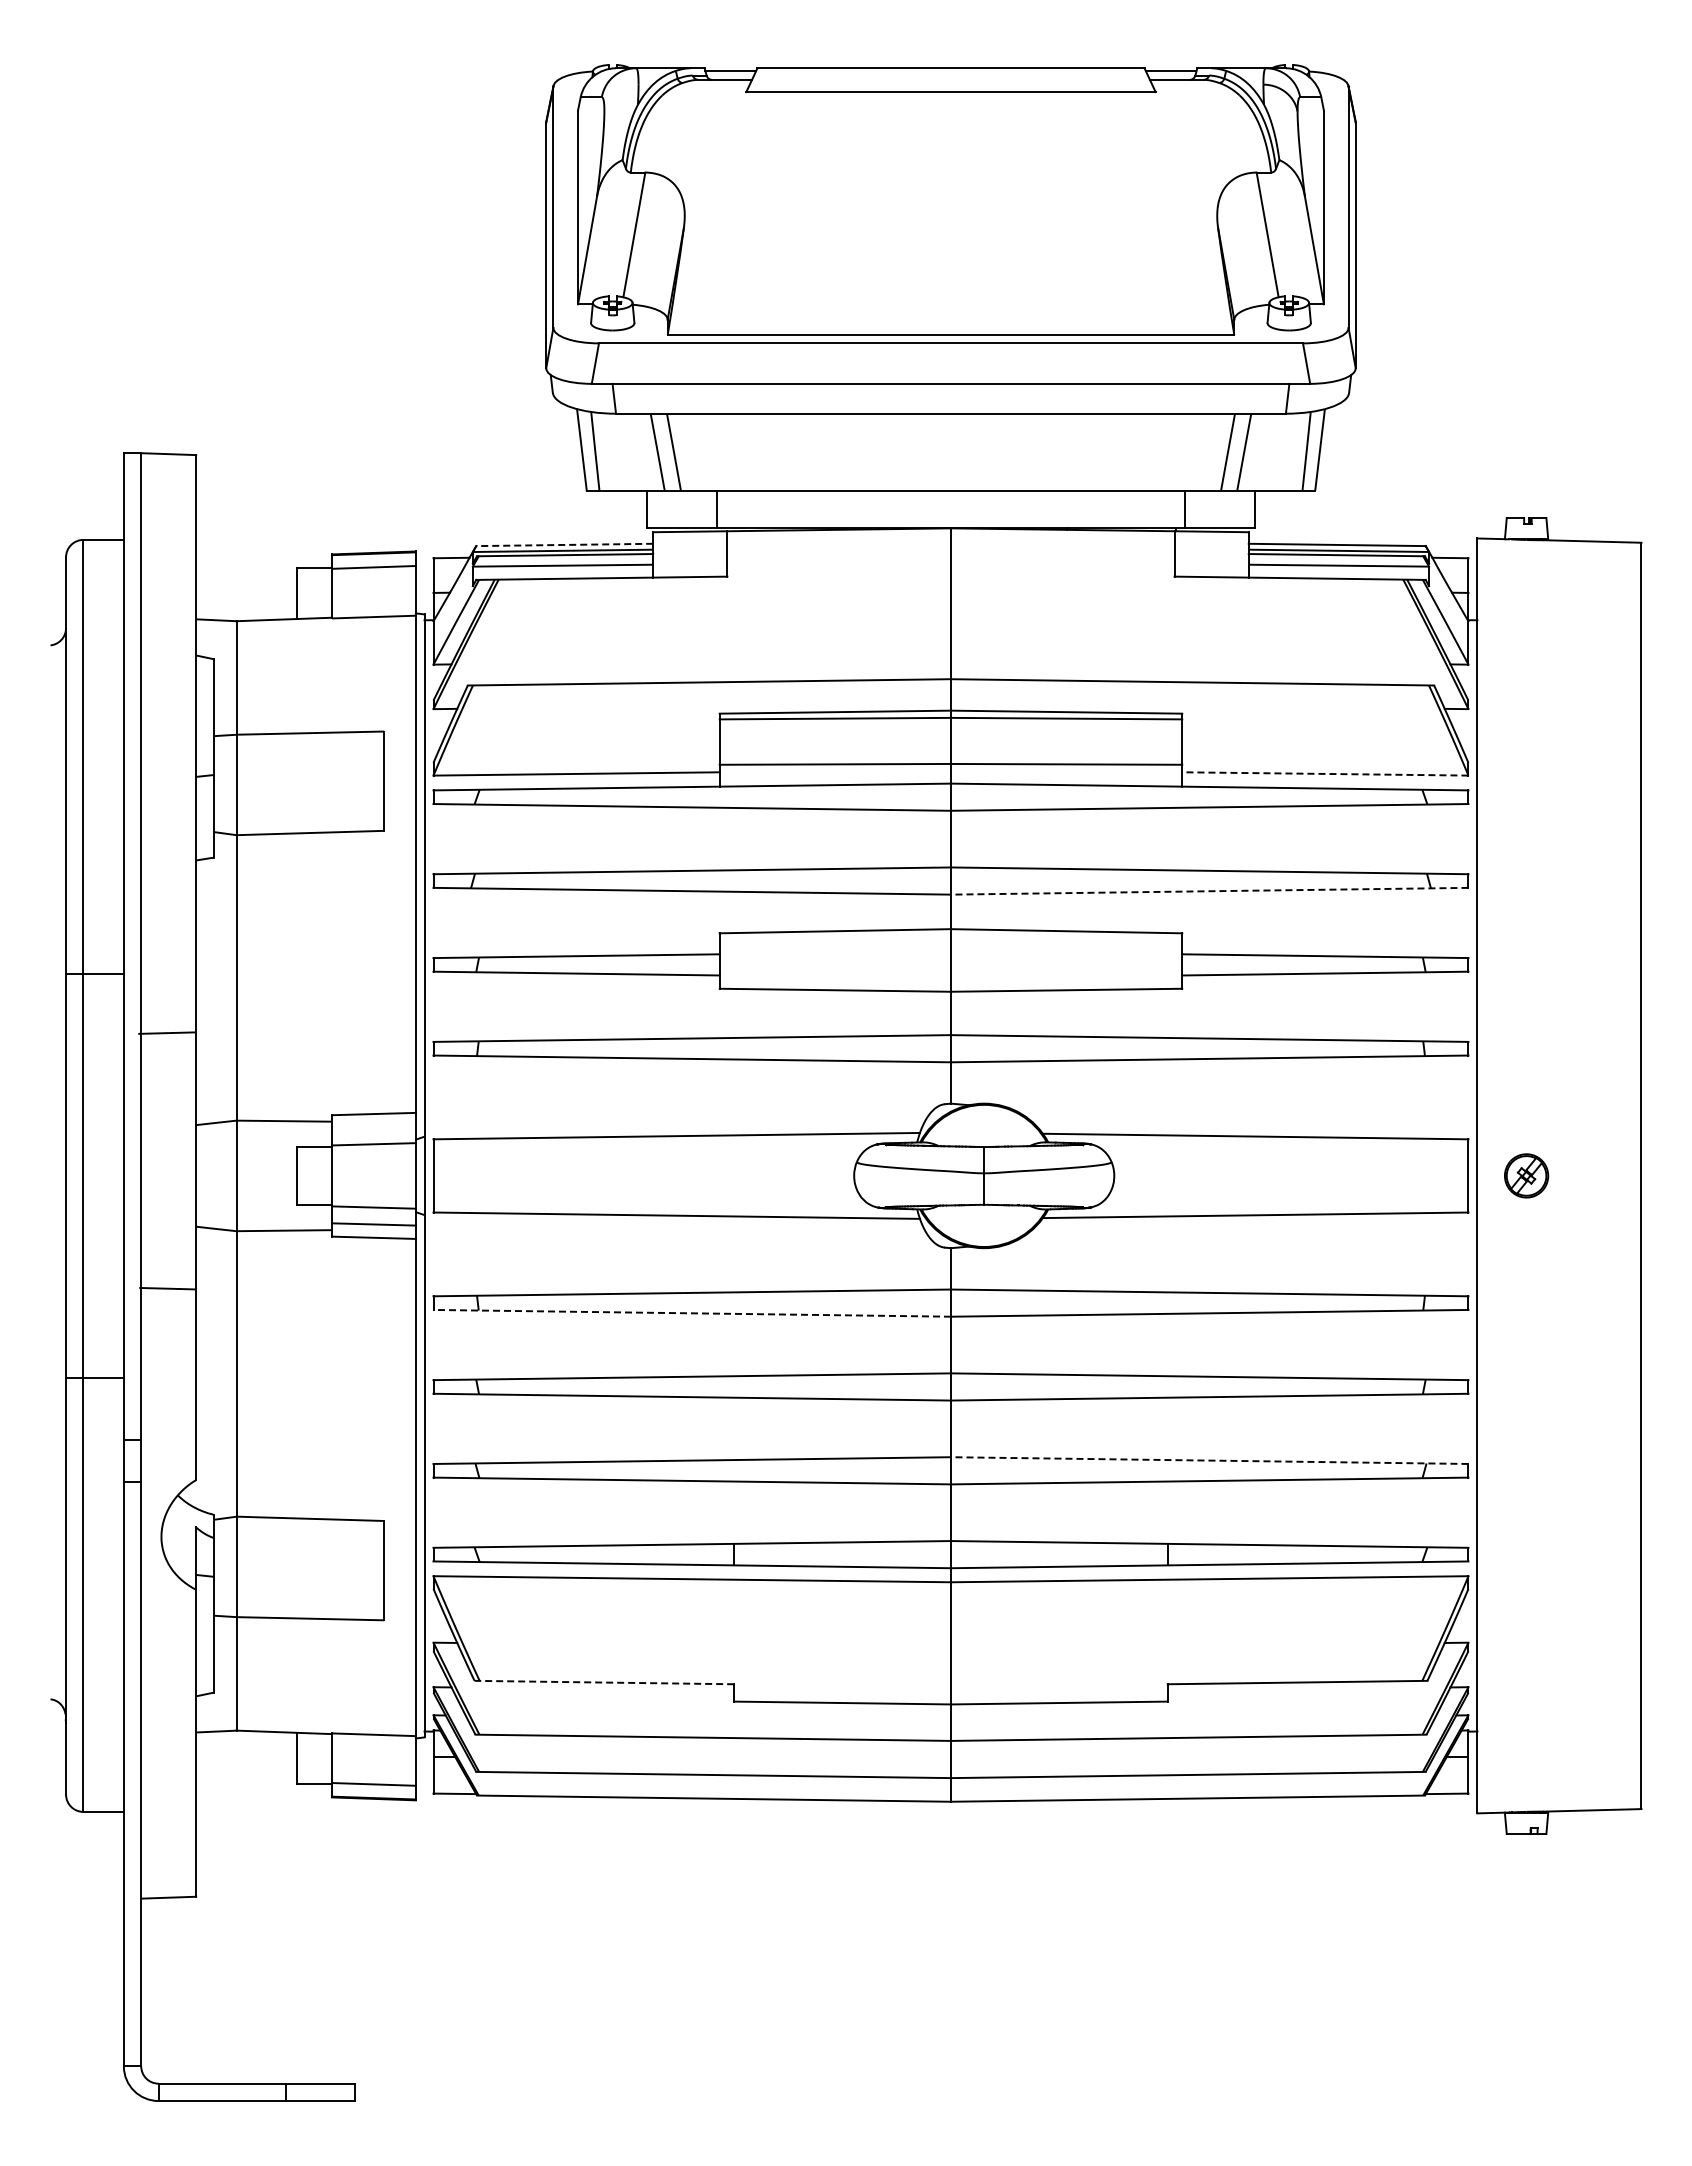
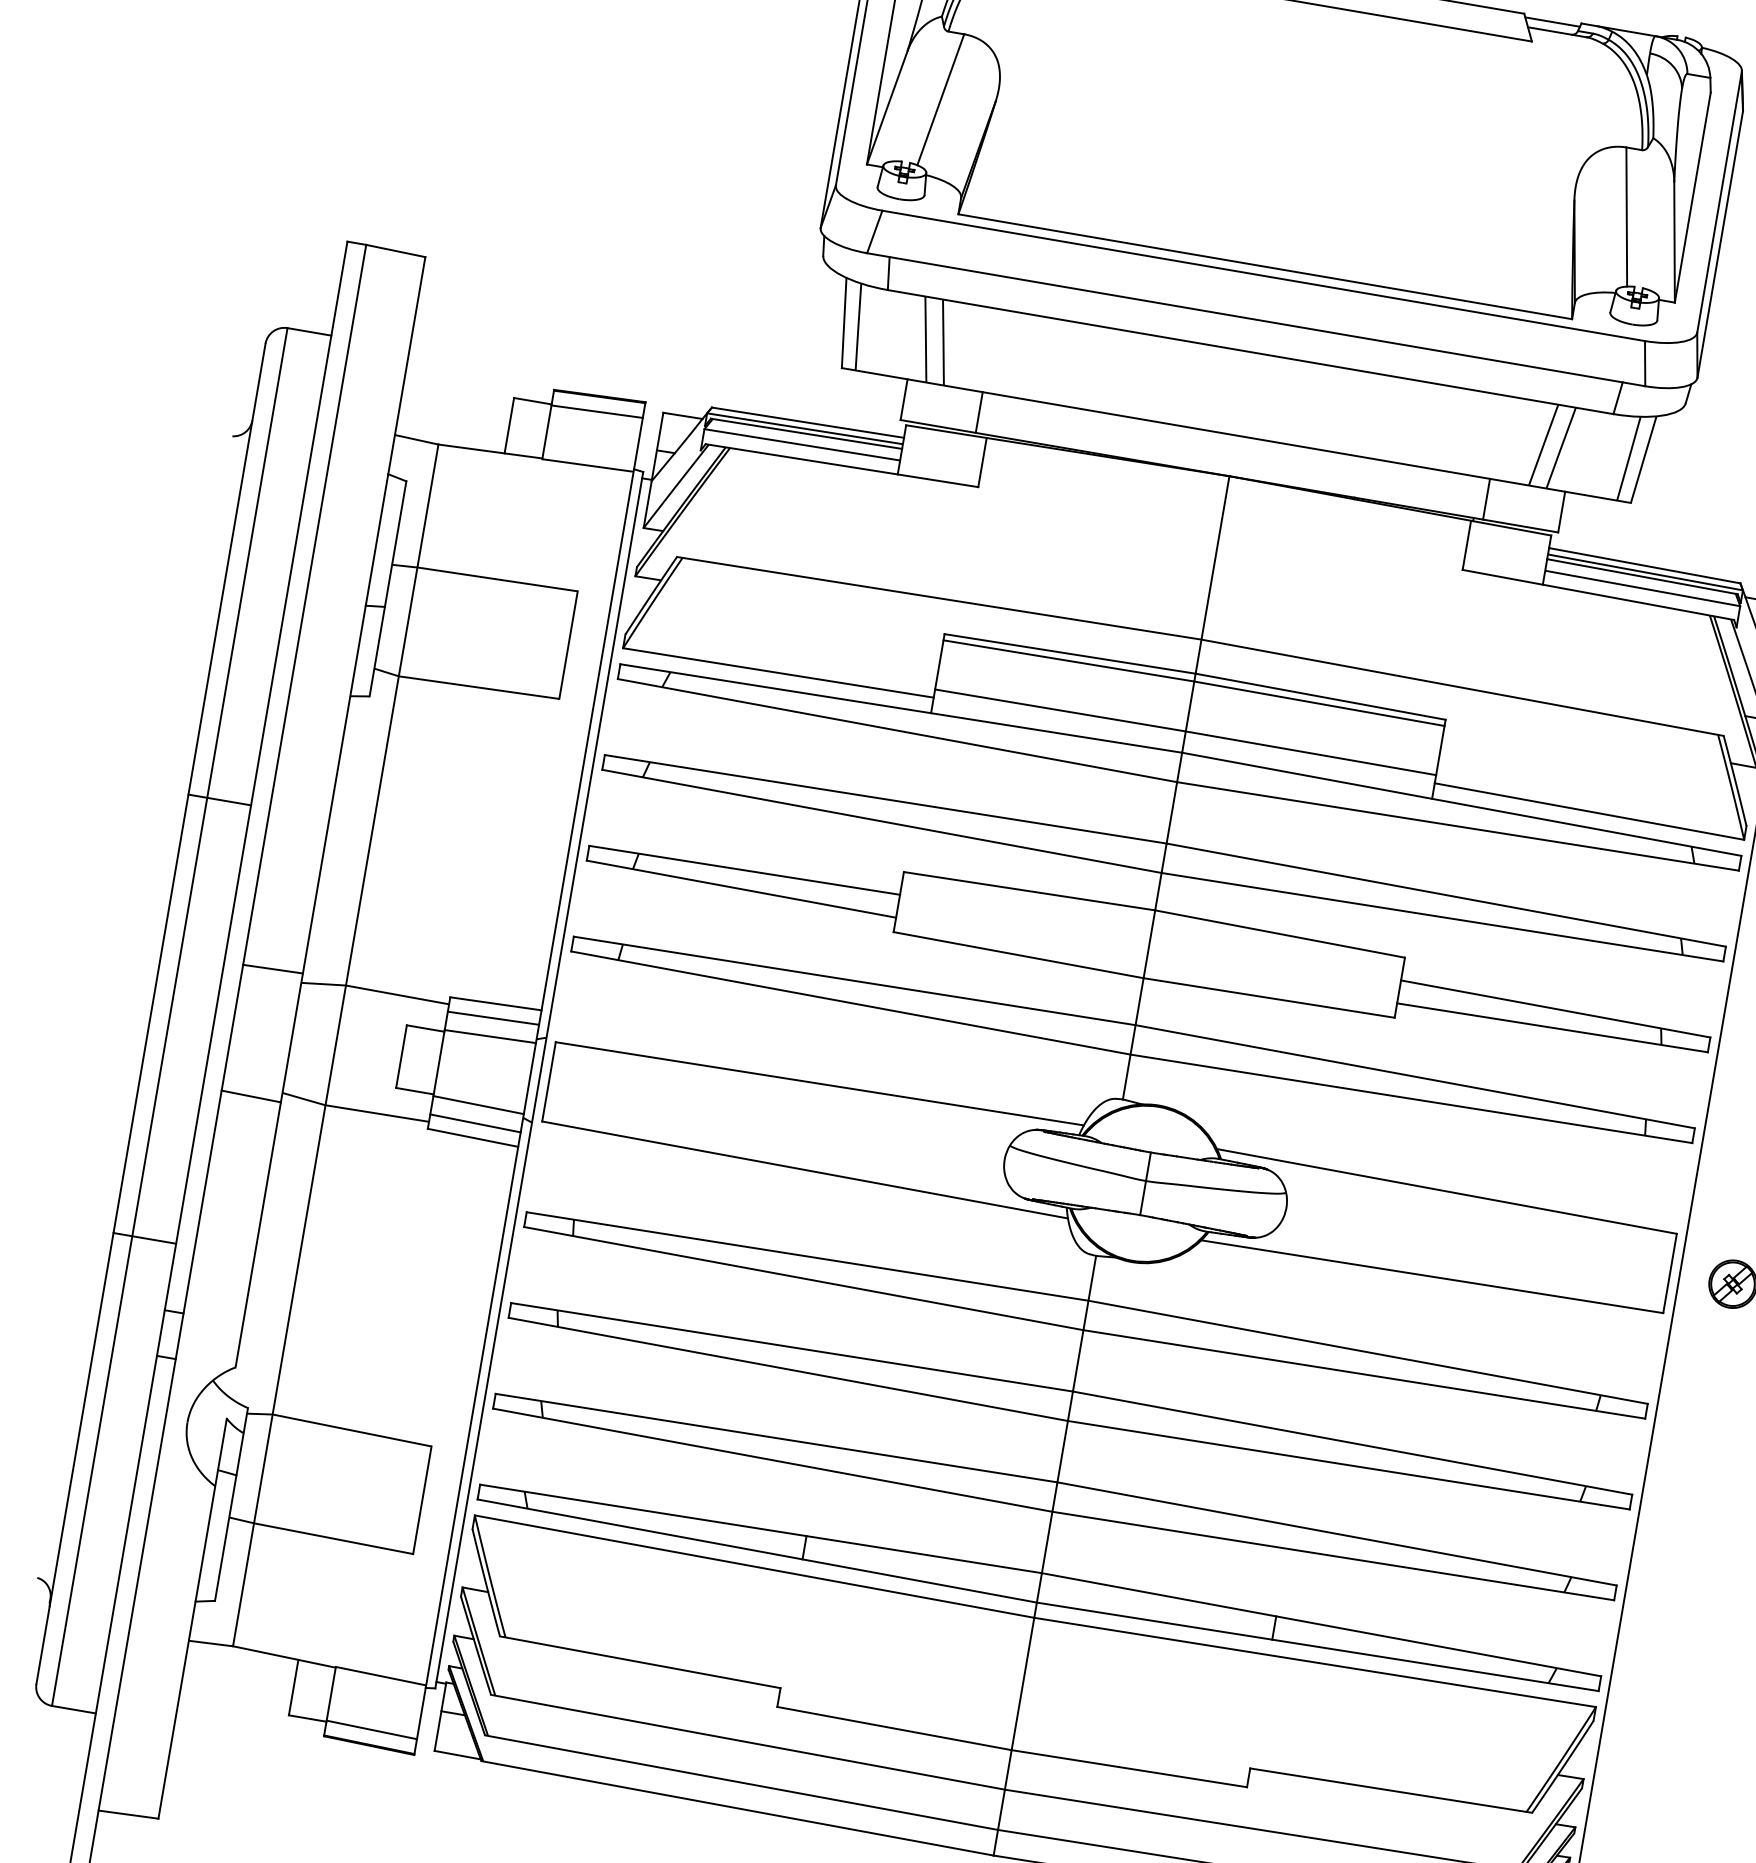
line: (564, 544) -> (807, 422), dashed -> solid
line: (1324, 773) -> (1588, 810), dashed -> solid
line: (1209, 891) -> (1442, 917), dashed -> solid
line: (166, 1032) -> (272, 968), moved
line: (373, 1127) -> (492, 1018), added
line: (167, 1288) -> (251, 1096), moved
line: (692, 1313) -> (804, 1278), dashed -> solid
line: (1209, 1460) -> (1336, 1533), dashed -> solid
line: (604, 1682) -> (640, 1662), dashed -> solid

